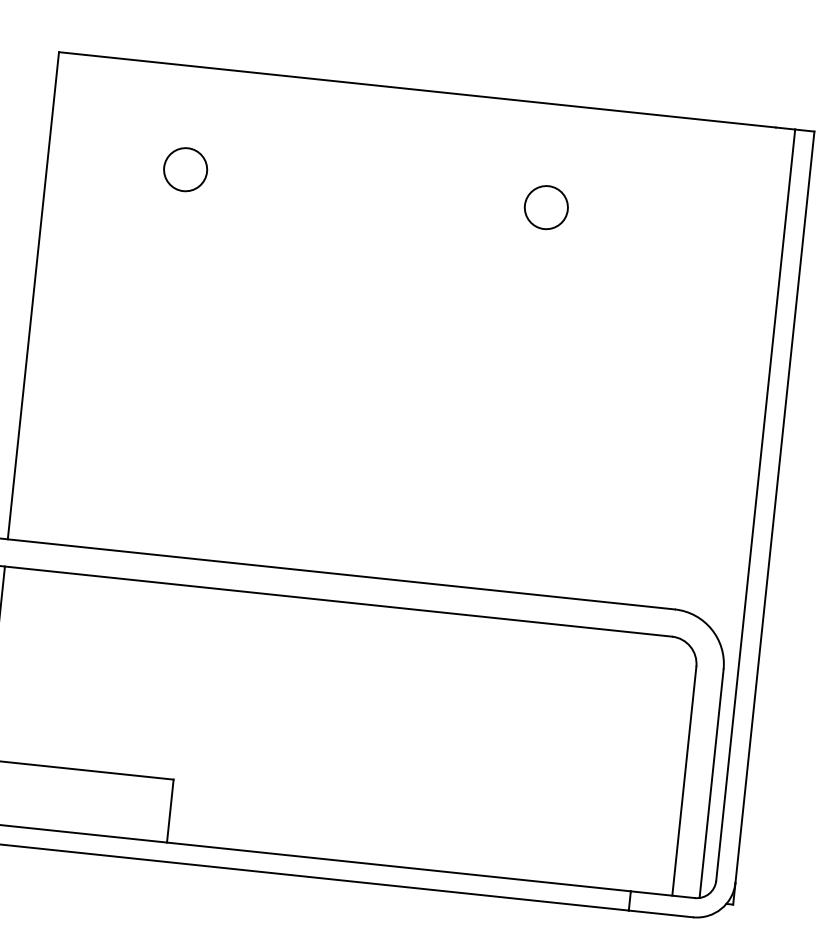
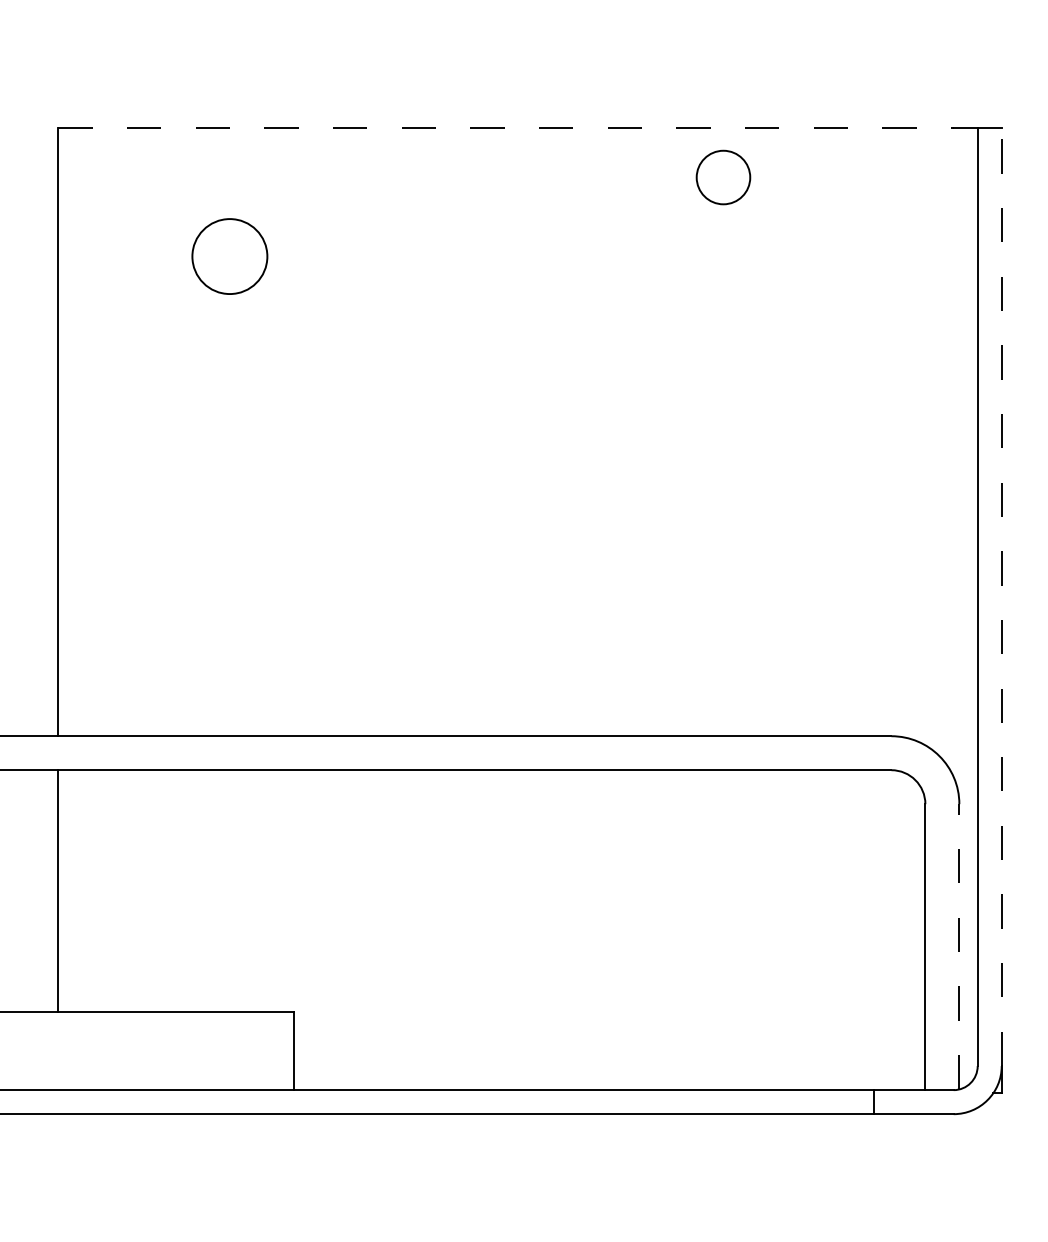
line: (417, 89) -> (505, 127), solid -> dashed
circle: (185, 169) -> (229, 256), size x1.4
circle: (546, 207) -> (723, 177), moved
line: (774, 506) -> (1001, 596), solid -> dashed
line: (711, 783) -> (959, 946), solid -> dashed

